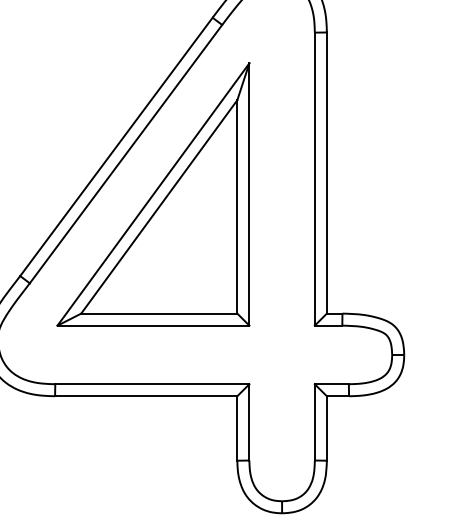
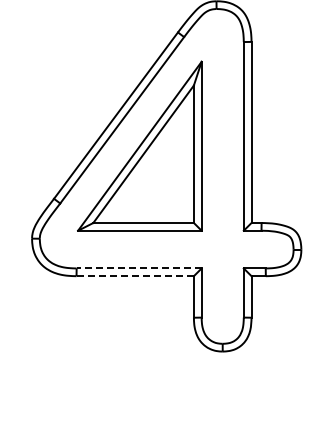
line: (152, 384) -> (139, 268), solid -> dashed
line: (146, 396) -> (135, 276), solid -> dashed

